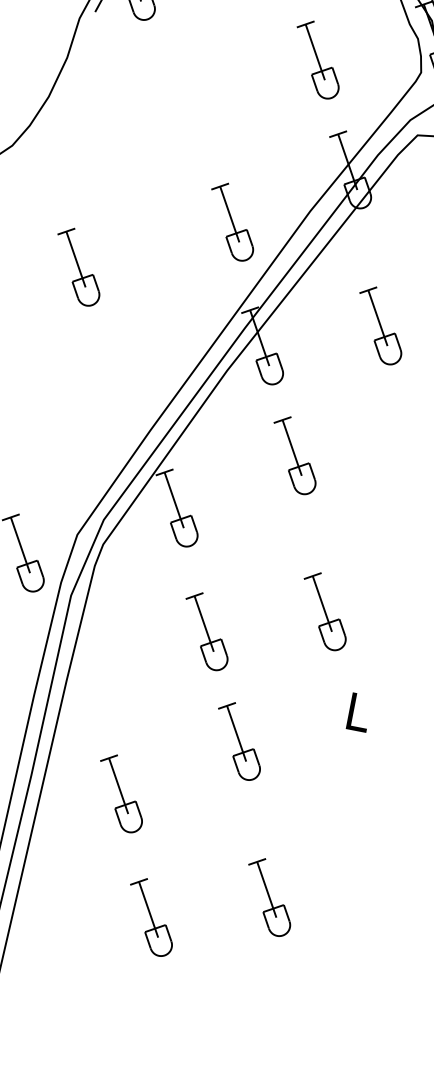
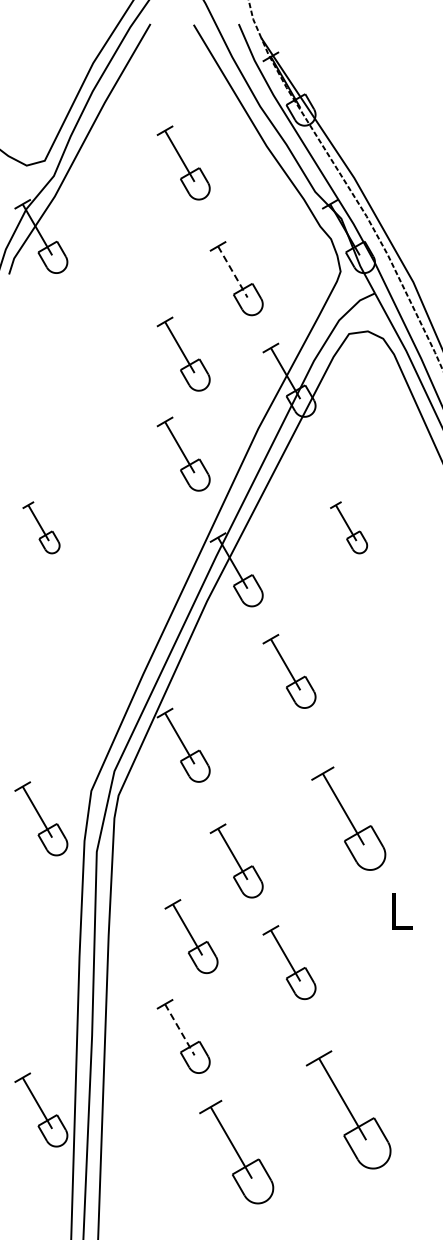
line: (315, 51) -> (232, 271), solid -> dashed
part: (251, 122) -> (183, 353), added
part: (78, 266) -> (41, 527), size x0.7
part: (380, 325) -> (348, 527), size x0.7
part: (324, 610) -> (348, 818), size x1.4
part: (147, 696) -> (191, 936), added
line: (119, 786) -> (180, 1030), solid -> dashed
part: (269, 896) -> (348, 1109), size x1.6
part: (151, 916) -> (236, 1151), size x1.4

